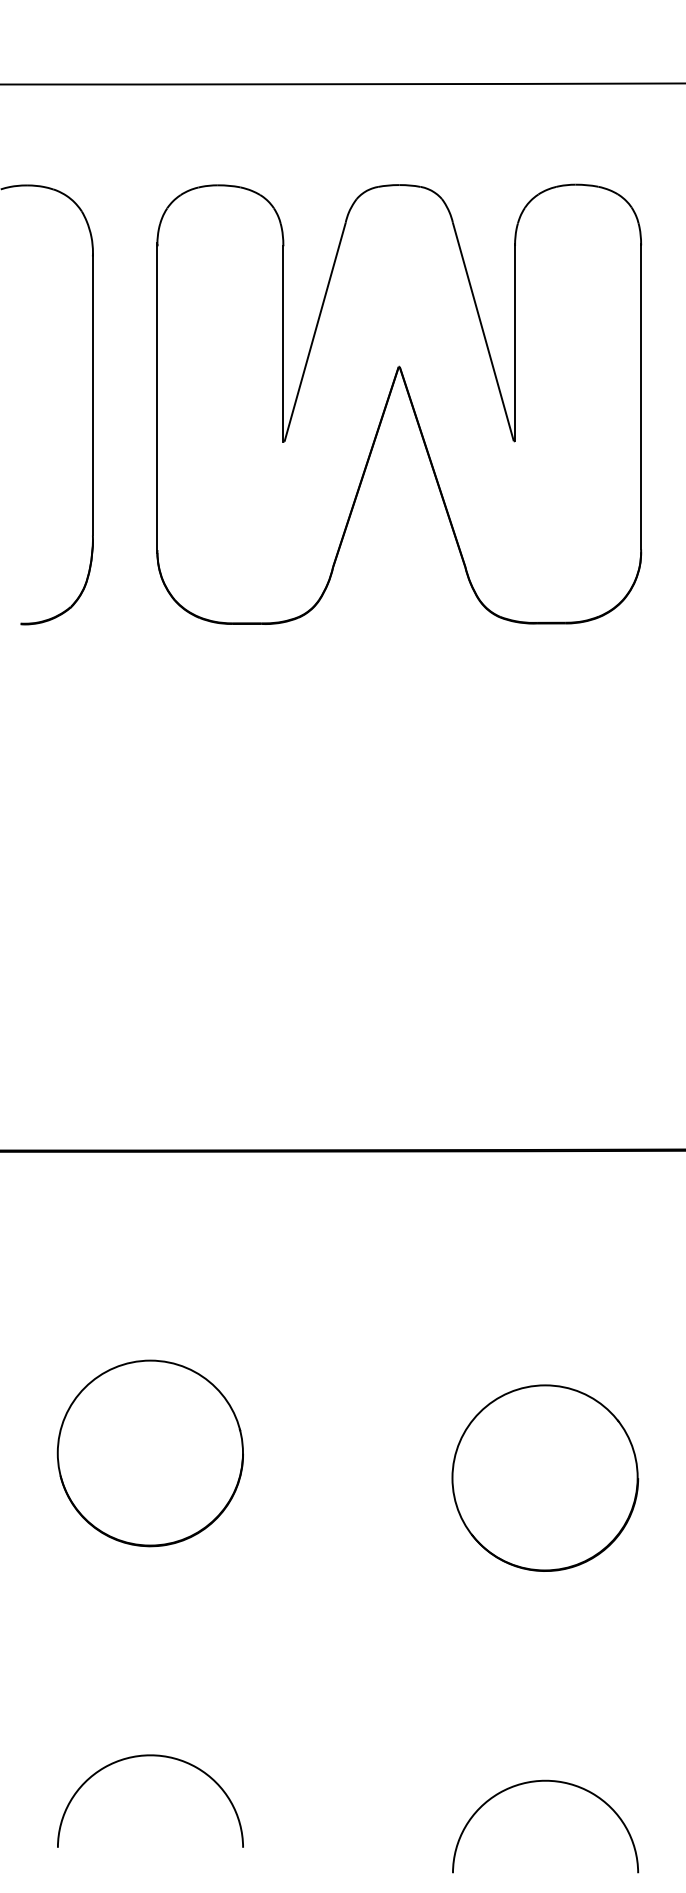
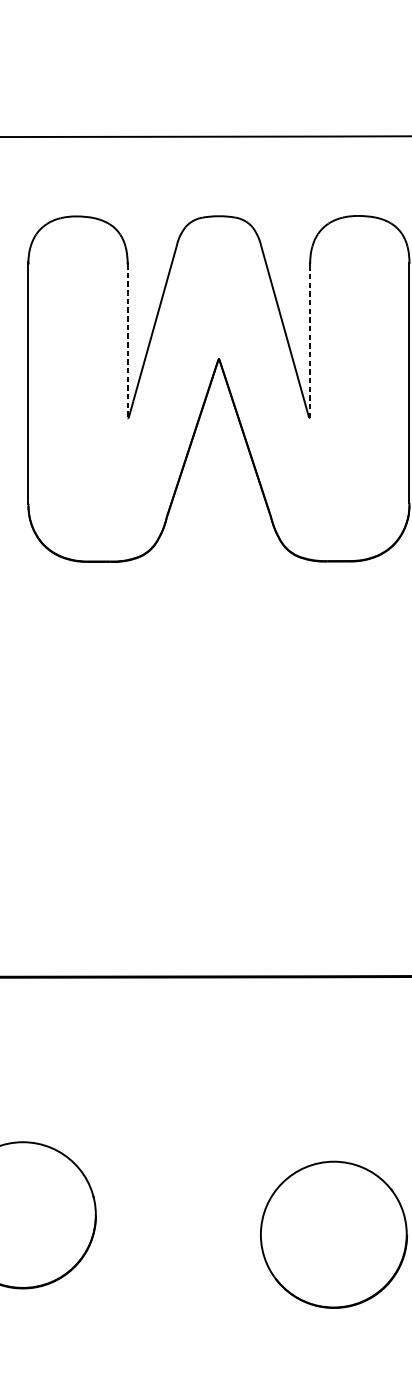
line: (283, 343) -> (127, 341), solid -> dashed
line: (515, 343) -> (310, 341), solid -> dashed

